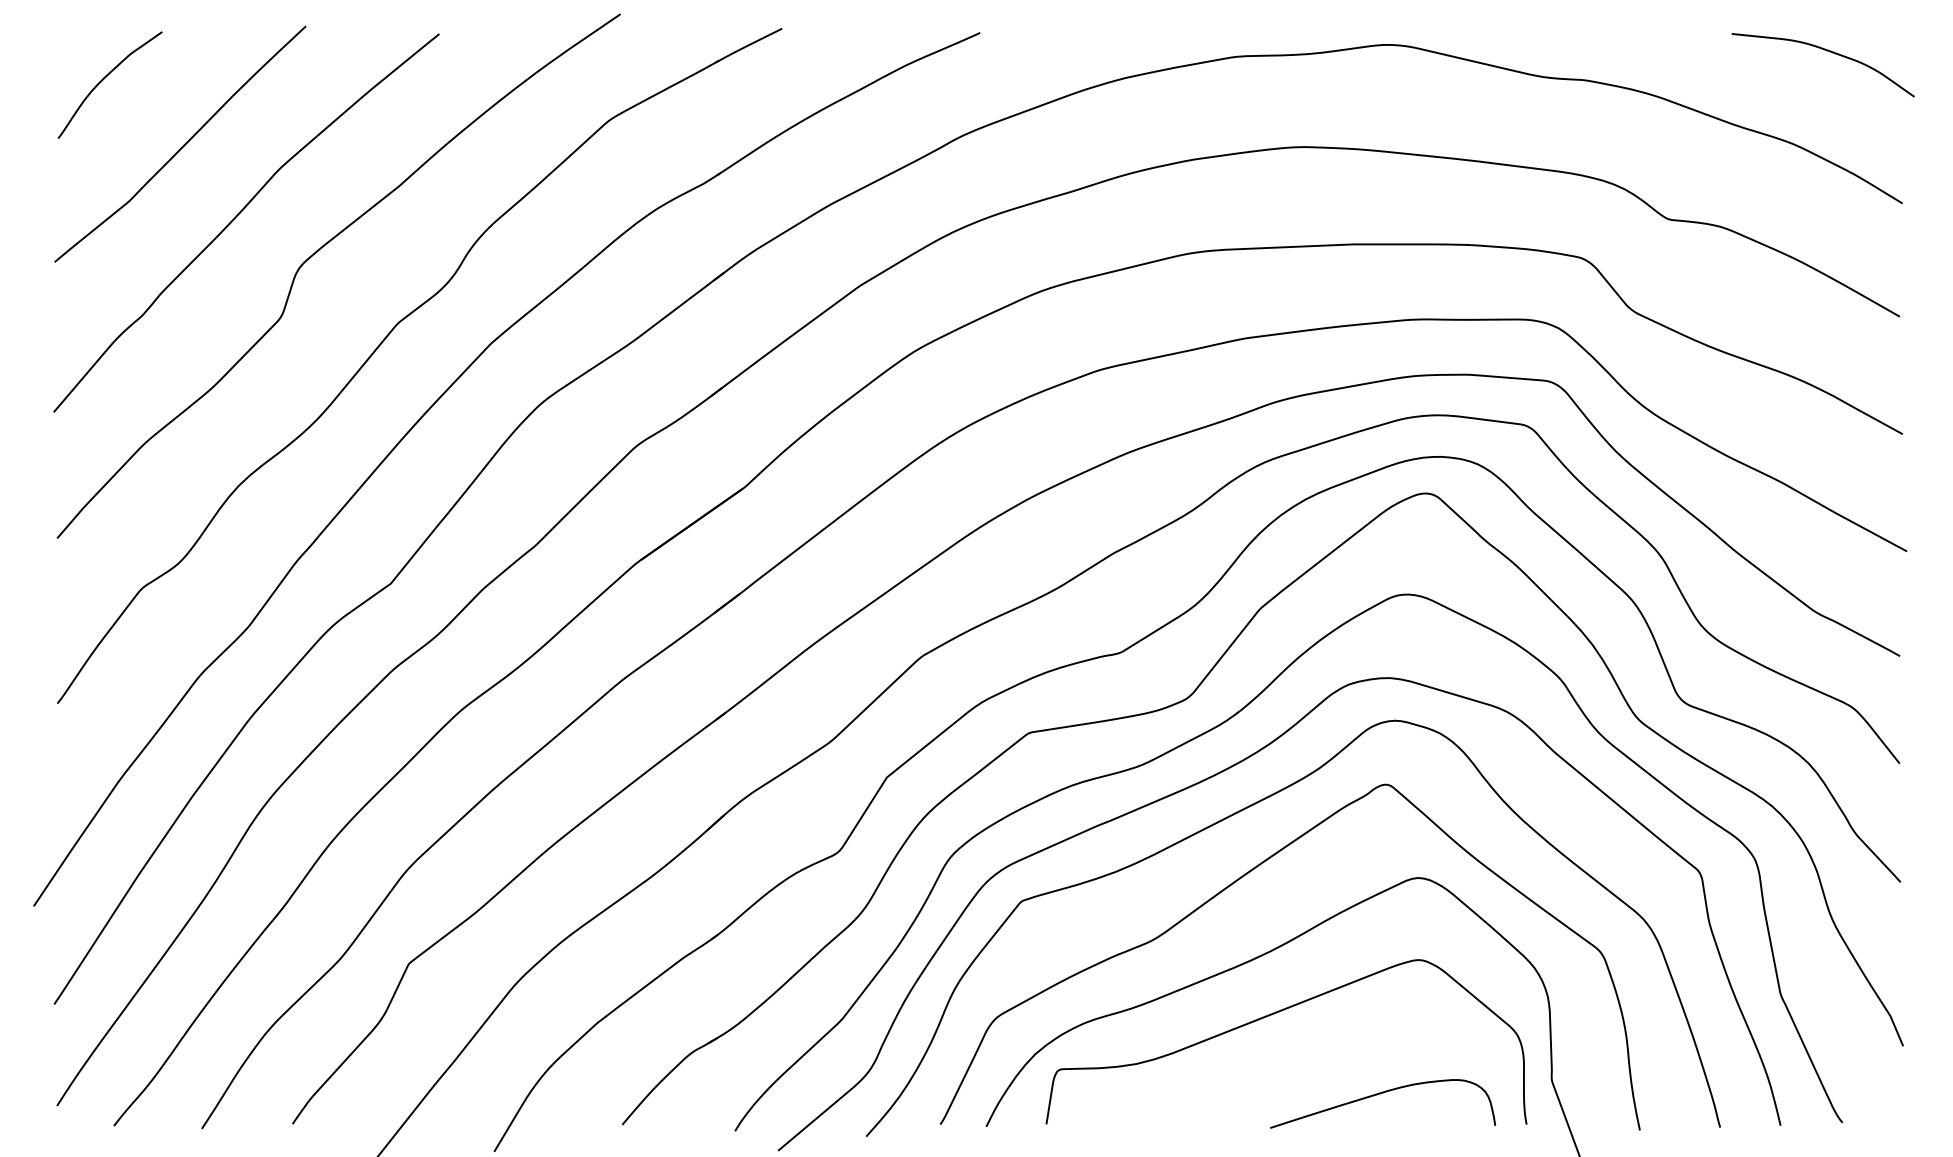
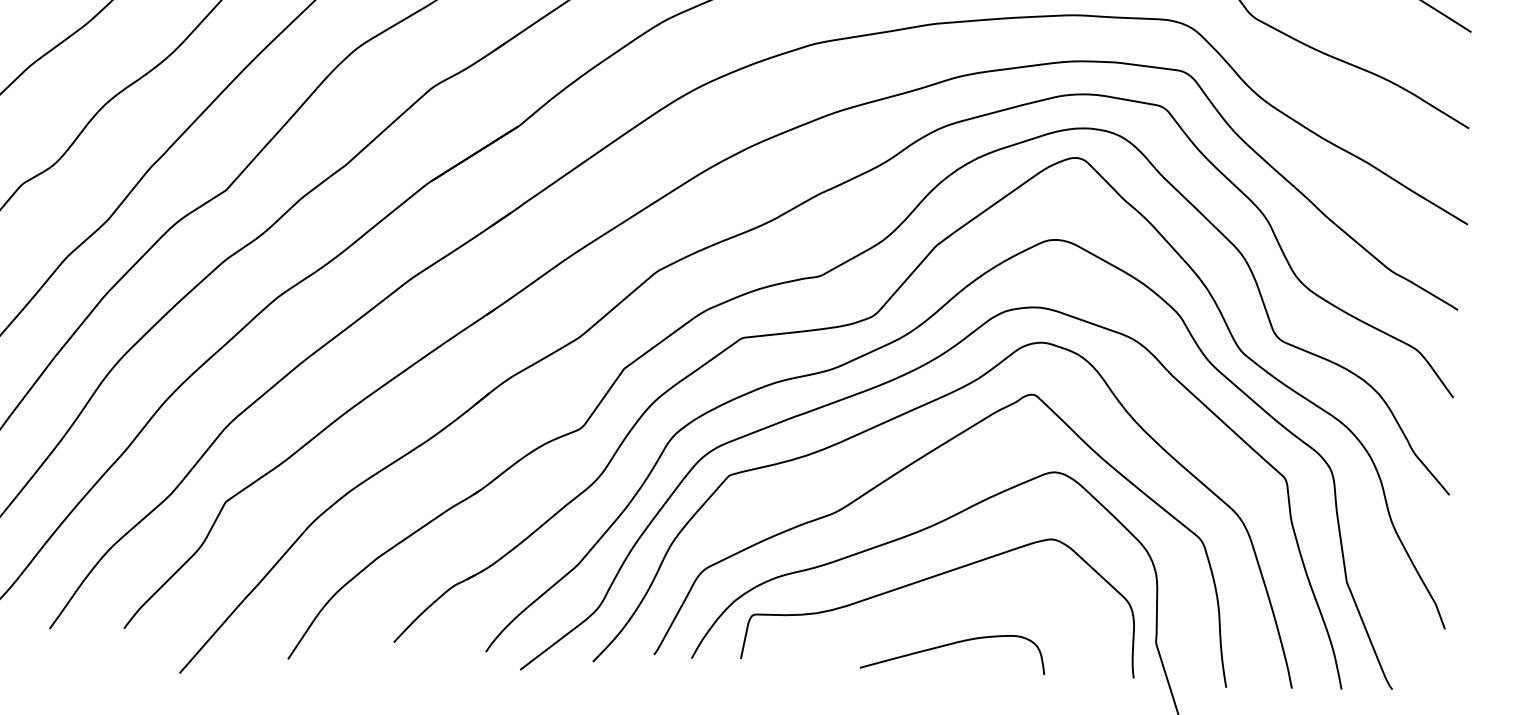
curve: (1380, 1094) -> (951, 644), moved

